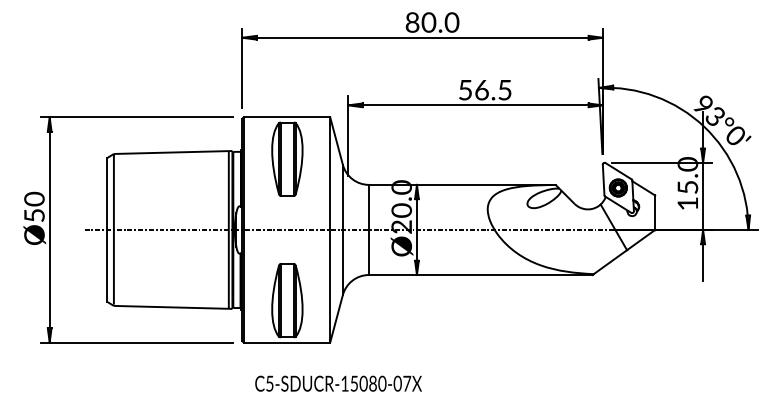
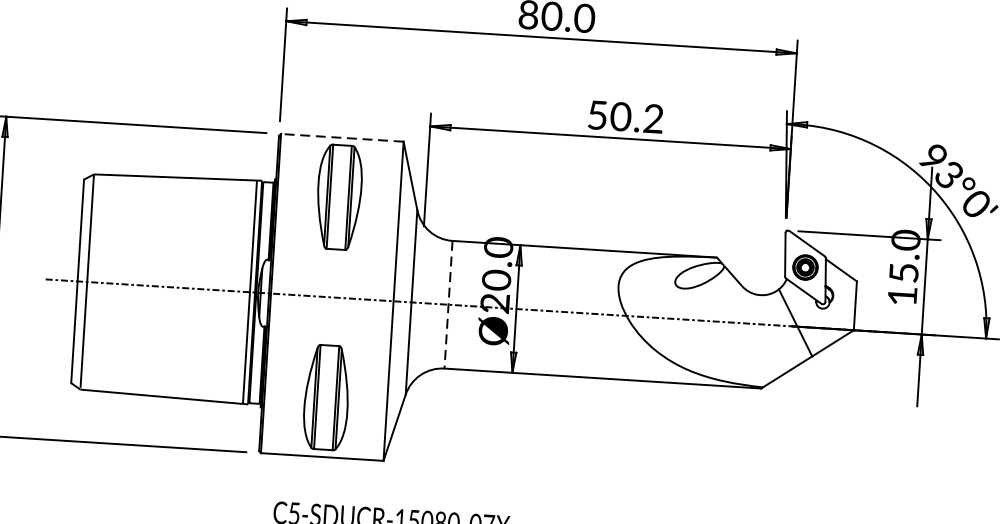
text: (492, 89) -> (635, 116), 56.5 -> 50.2
line: (286, 117) -> (341, 138), solid -> dashed
line: (369, 230) -> (449, 305), solid -> dashed

